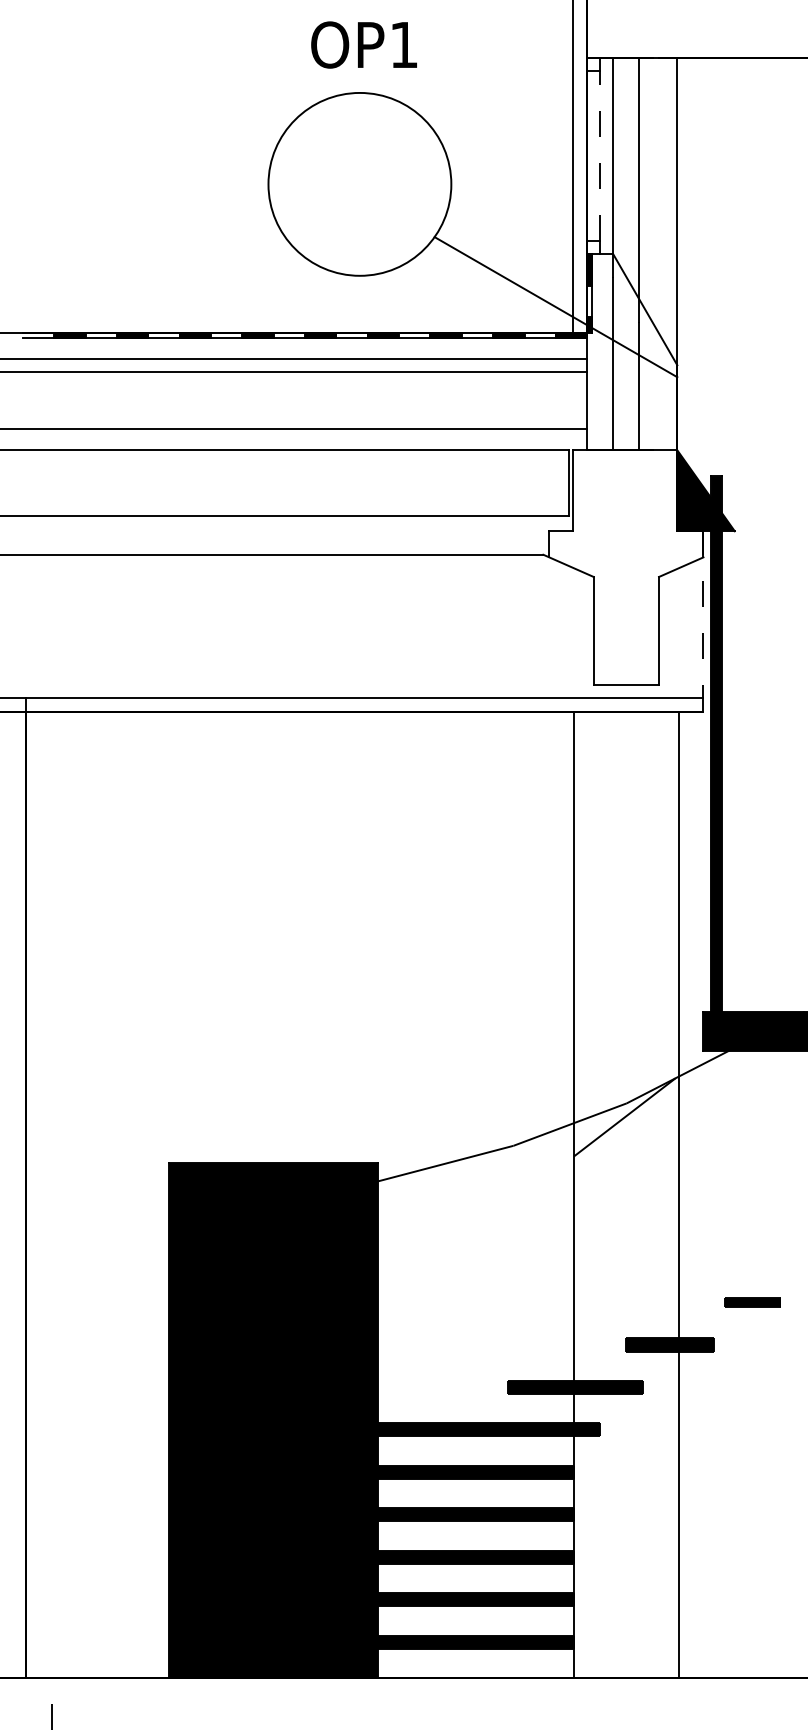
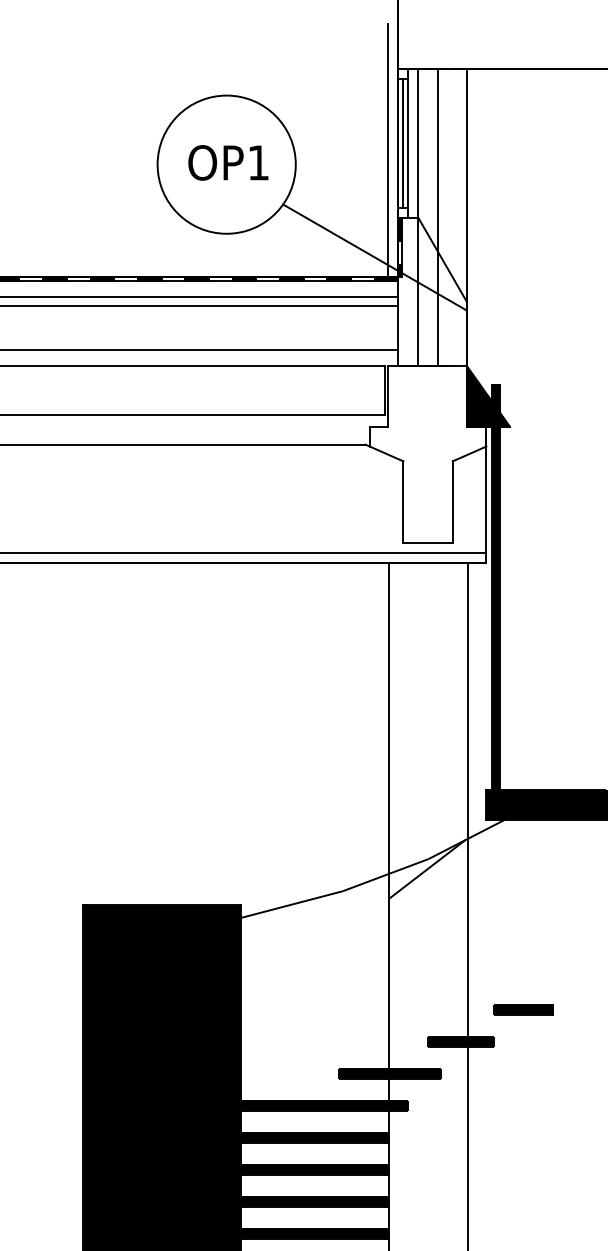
text: (363, 44) -> (227, 162), moved
line: (593, 156) -> (403, 143), added
line: (600, 156) -> (408, 143), dashed -> solid
line: (703, 620) -> (486, 494), dashed -> solid
part: (752, 1302) -> (523, 1009), size x1.43

